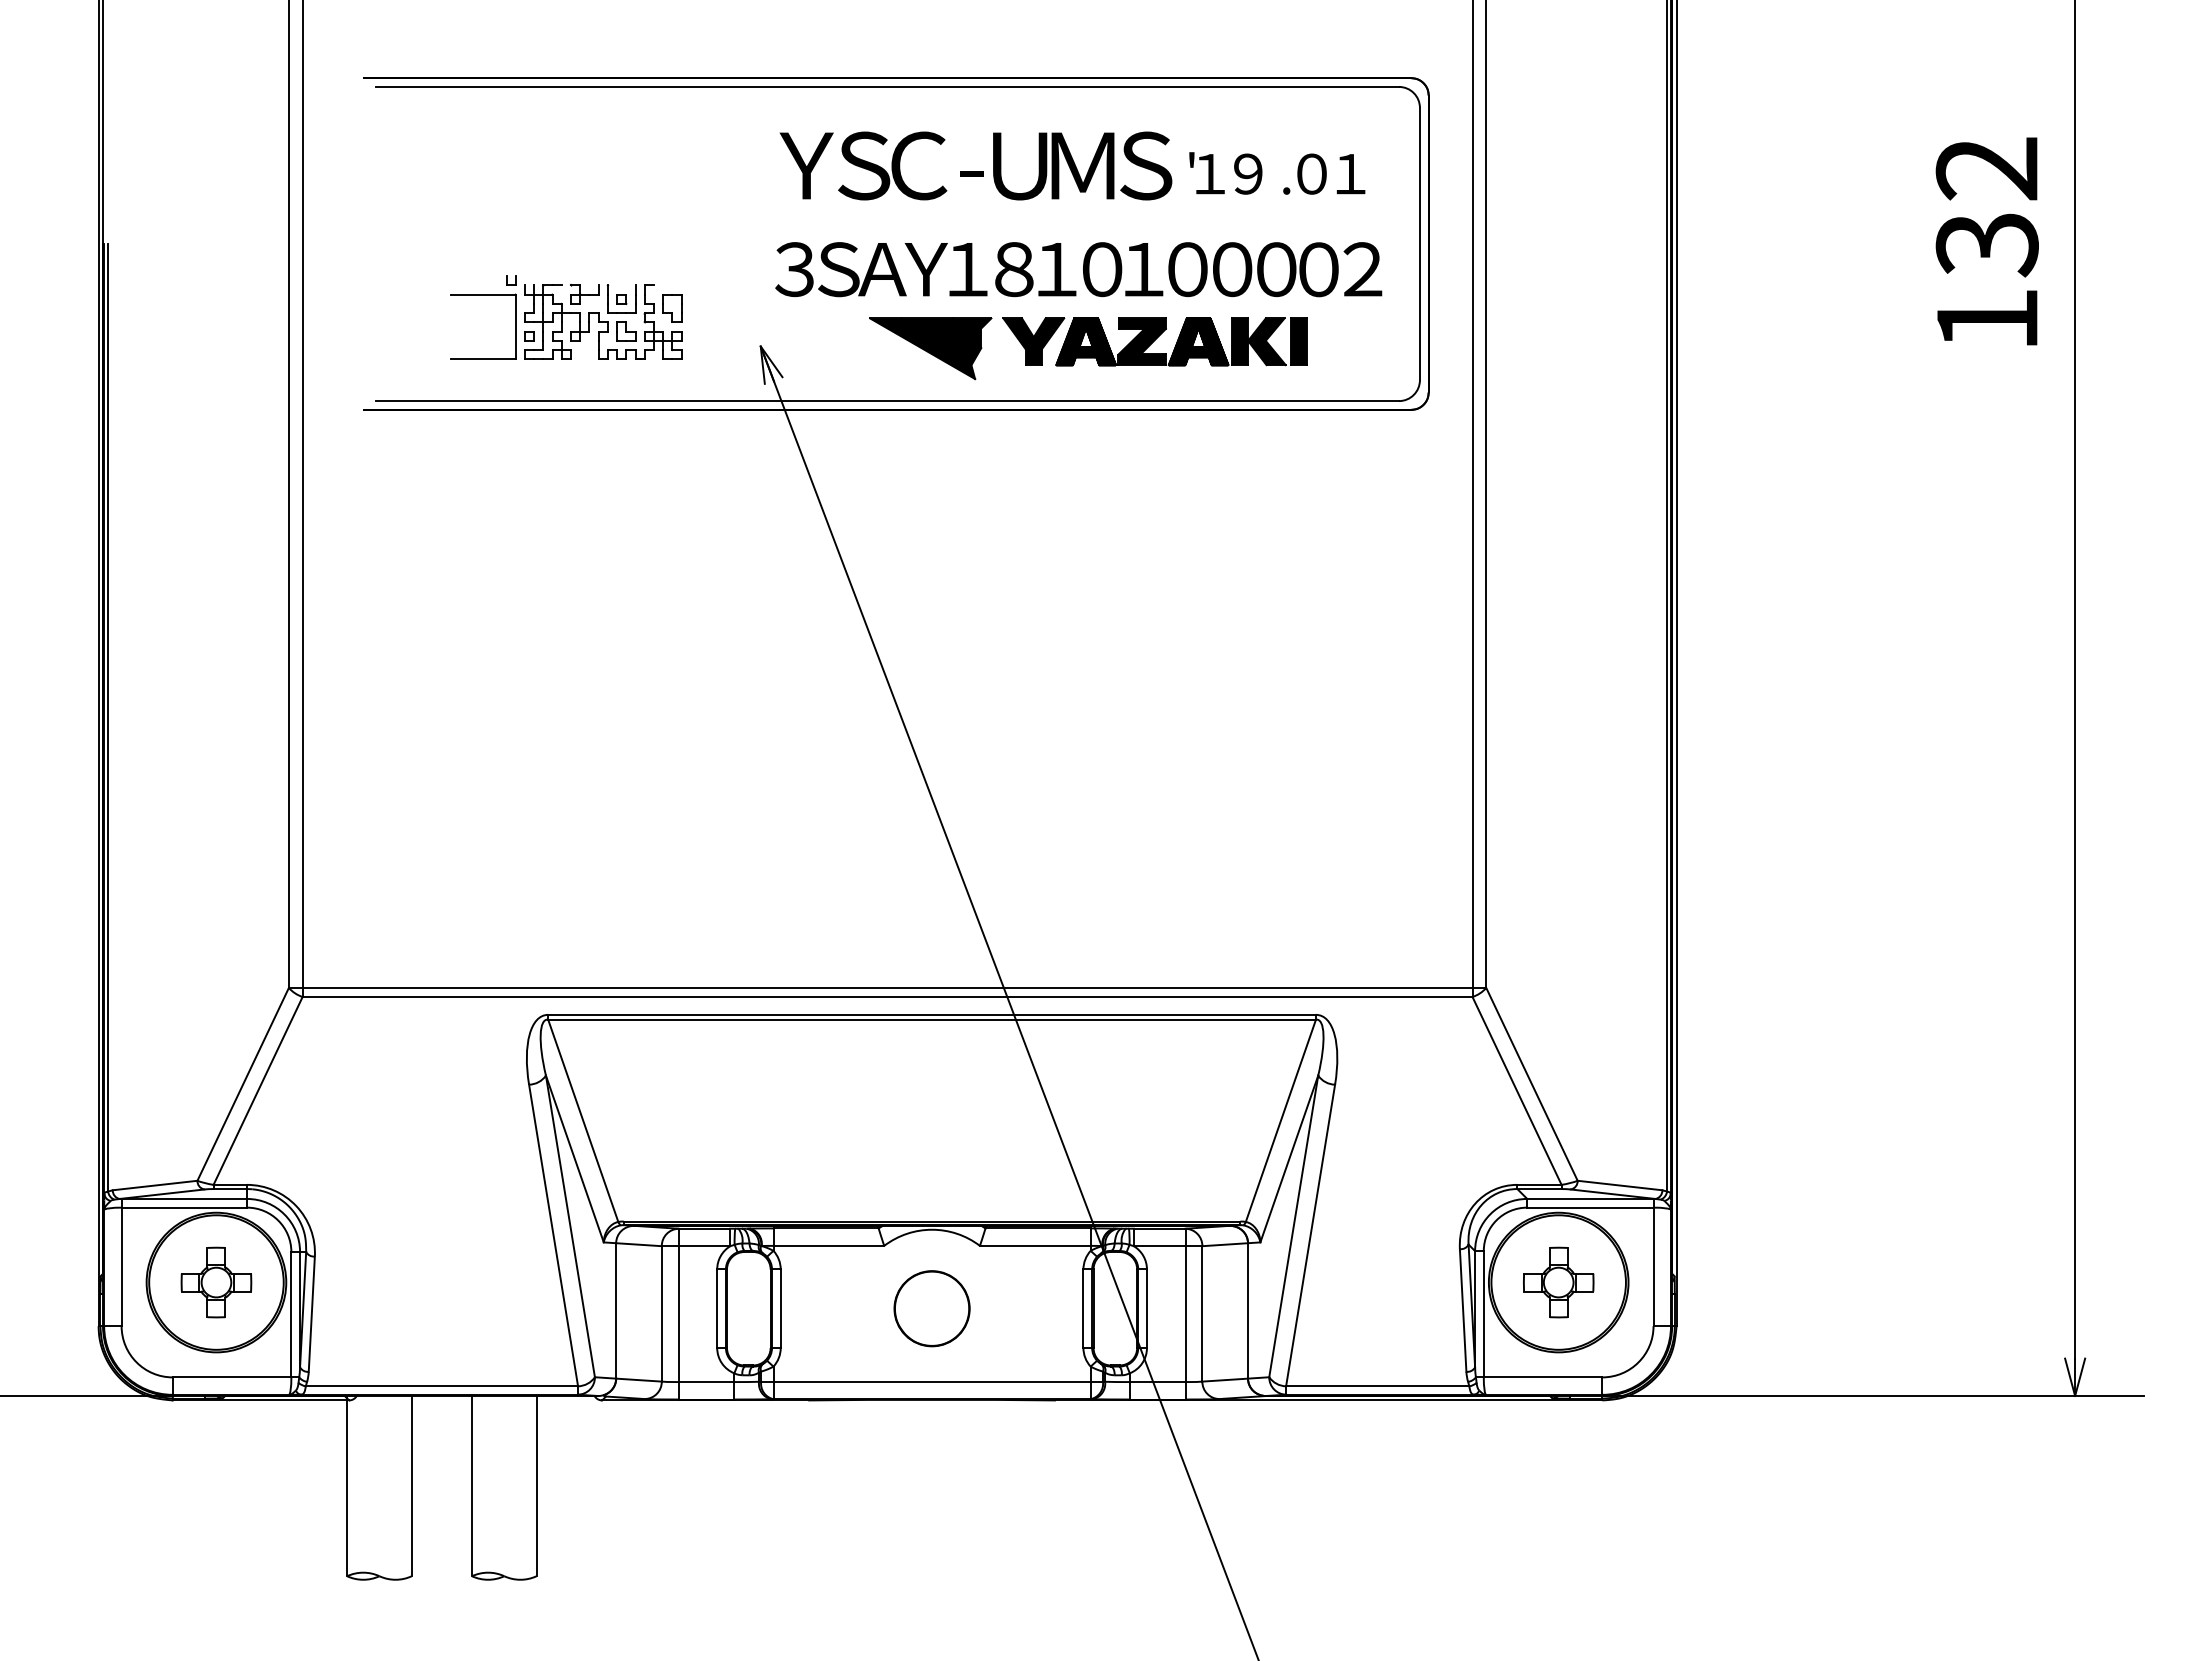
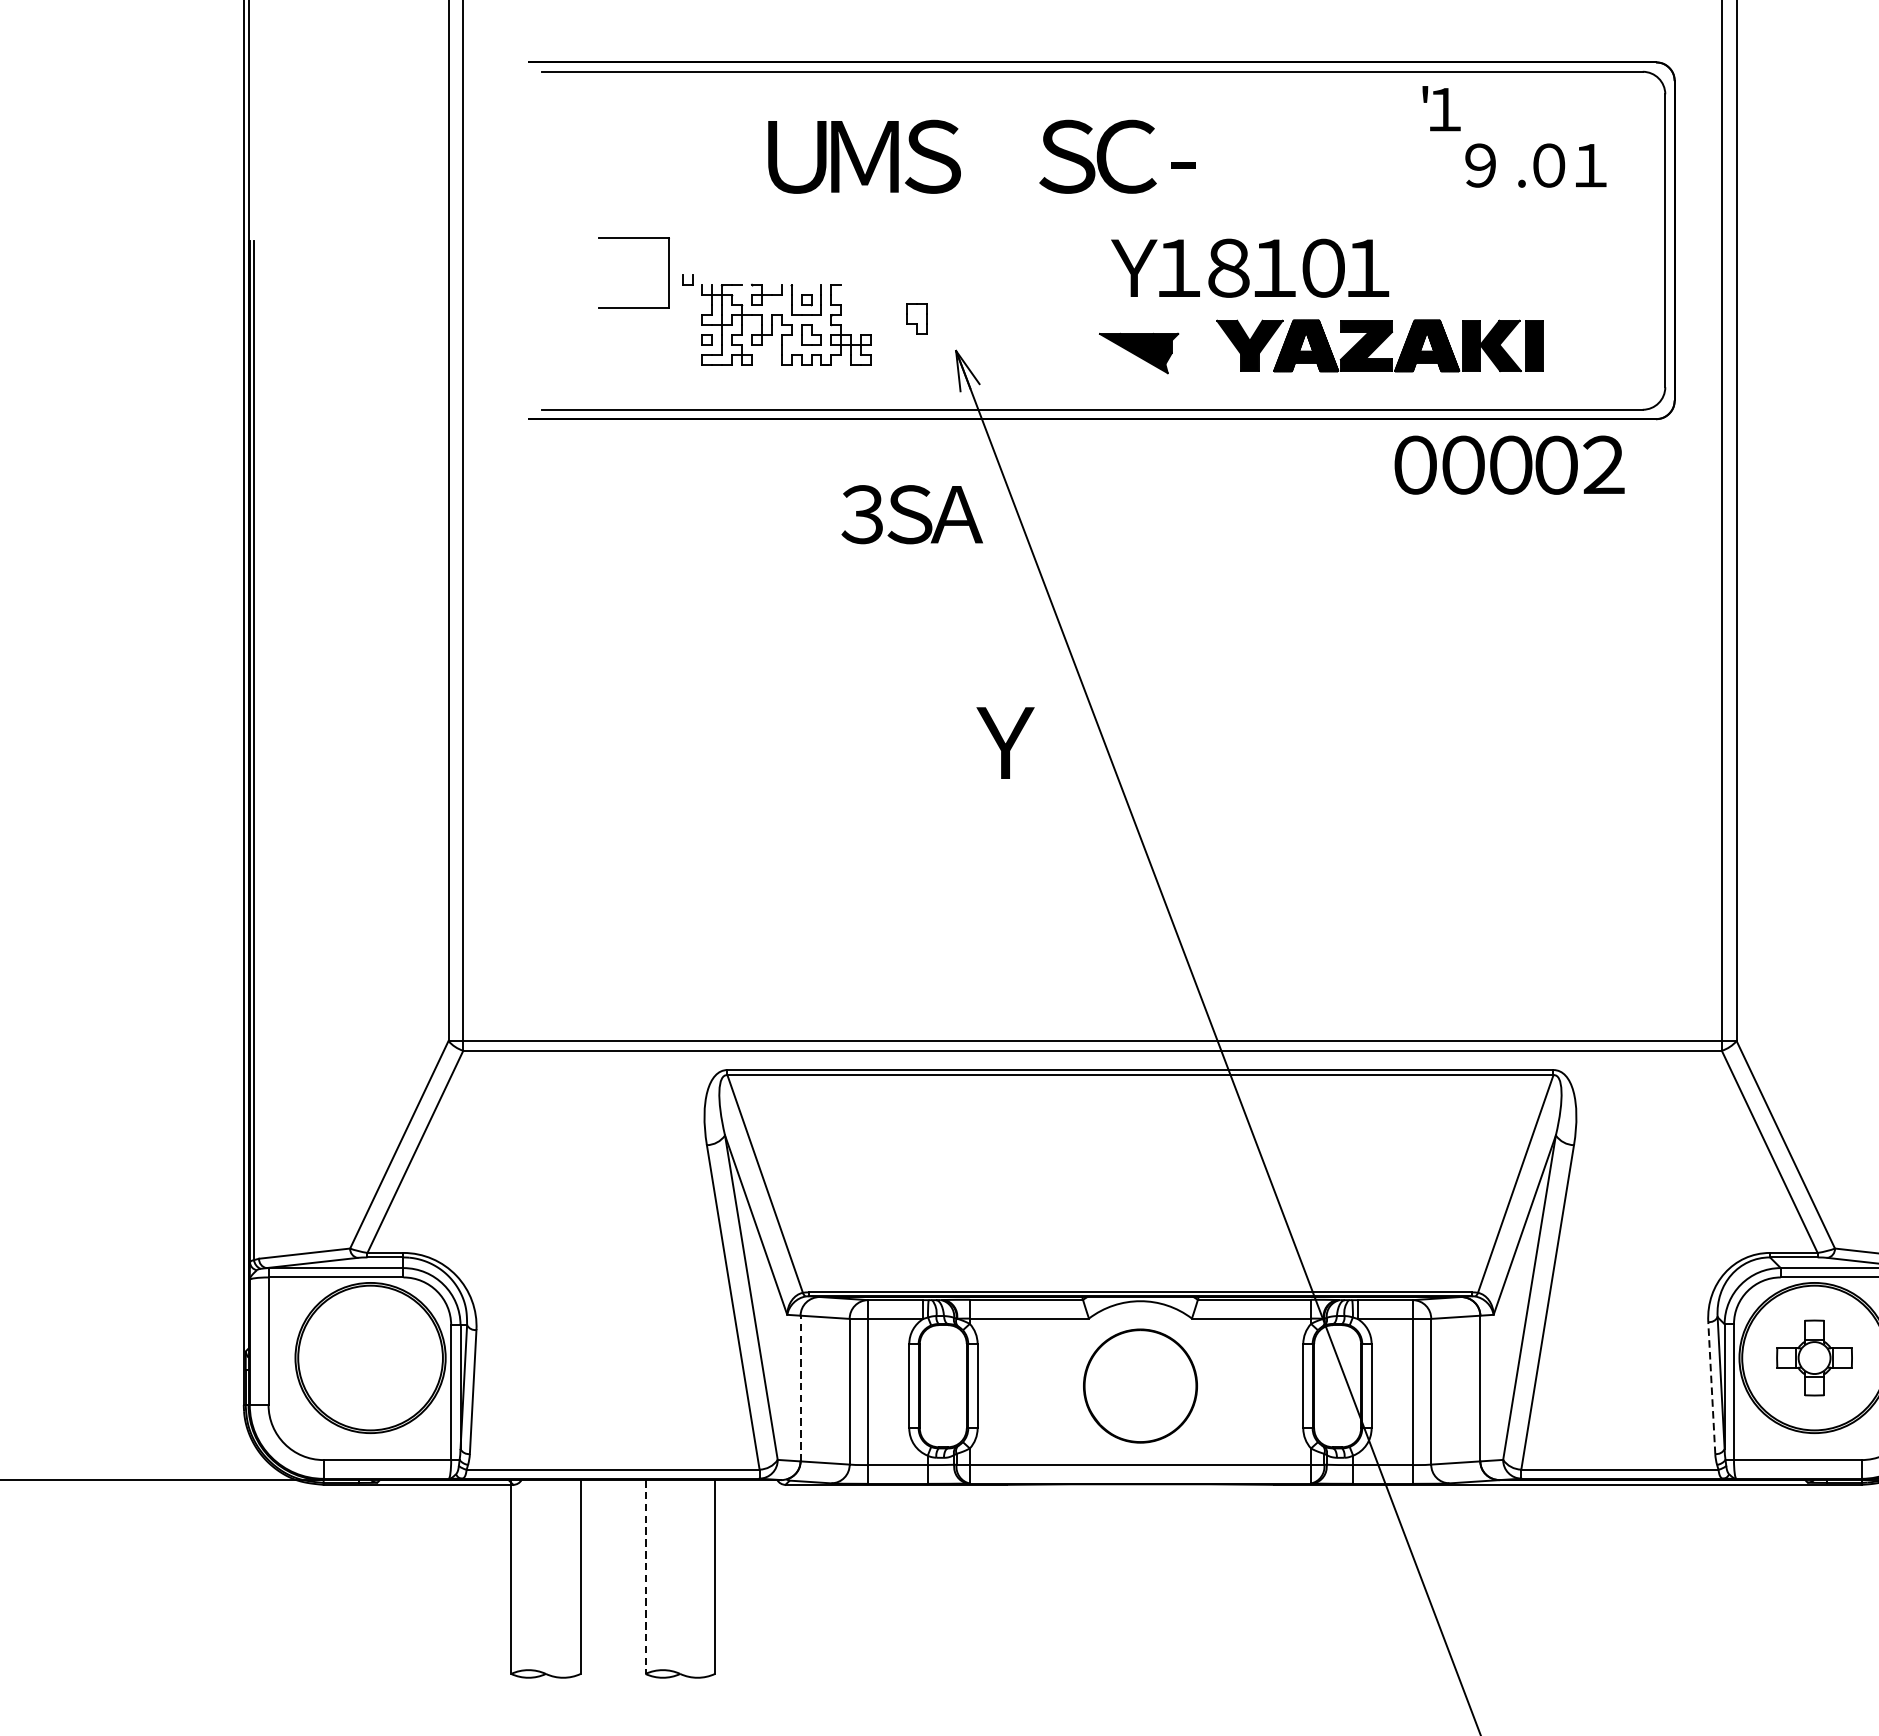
text: (806, 165) -> (1005, 742), moved
text: (1082, 165) -> (864, 156), moved
text: (1206, 173) -> (1441, 108), moved
text: (840, 269) -> (911, 514), moved
text: (1275, 269) -> (1509, 465), moved
part: (483, 295) -> (634, 239), moved
part: (672, 308) -> (917, 318), moved
part: (930, 348) -> (1138, 353), size x0.6
part: (216, 1282) -> (370, 1357), removed
circle: (931, 1308) -> (1139, 1385), size x1.4
line: (1463, 1309) -> (1712, 1387), solid -> dashed
line: (616, 1310) -> (800, 1388), solid -> dashed
line: (472, 1486) -> (646, 1577), solid -> dashed

